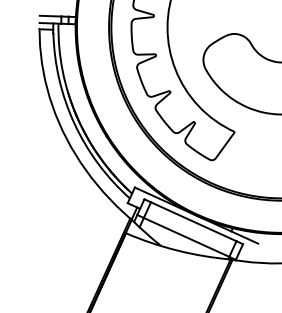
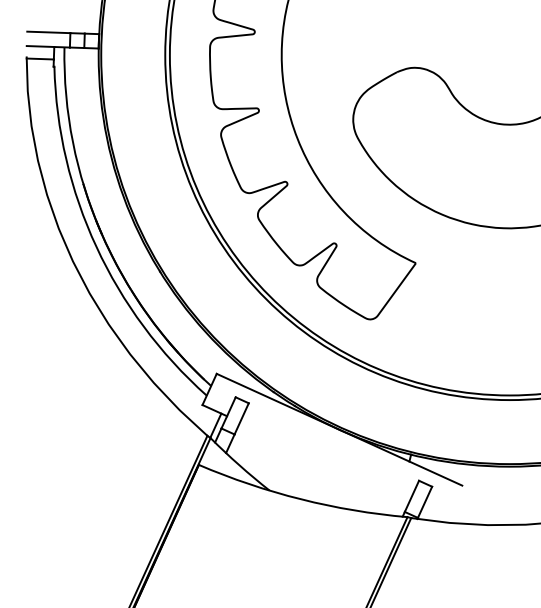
line: (193, 221) -> (333, 441), removed
line: (186, 236) -> (319, 471), removed

